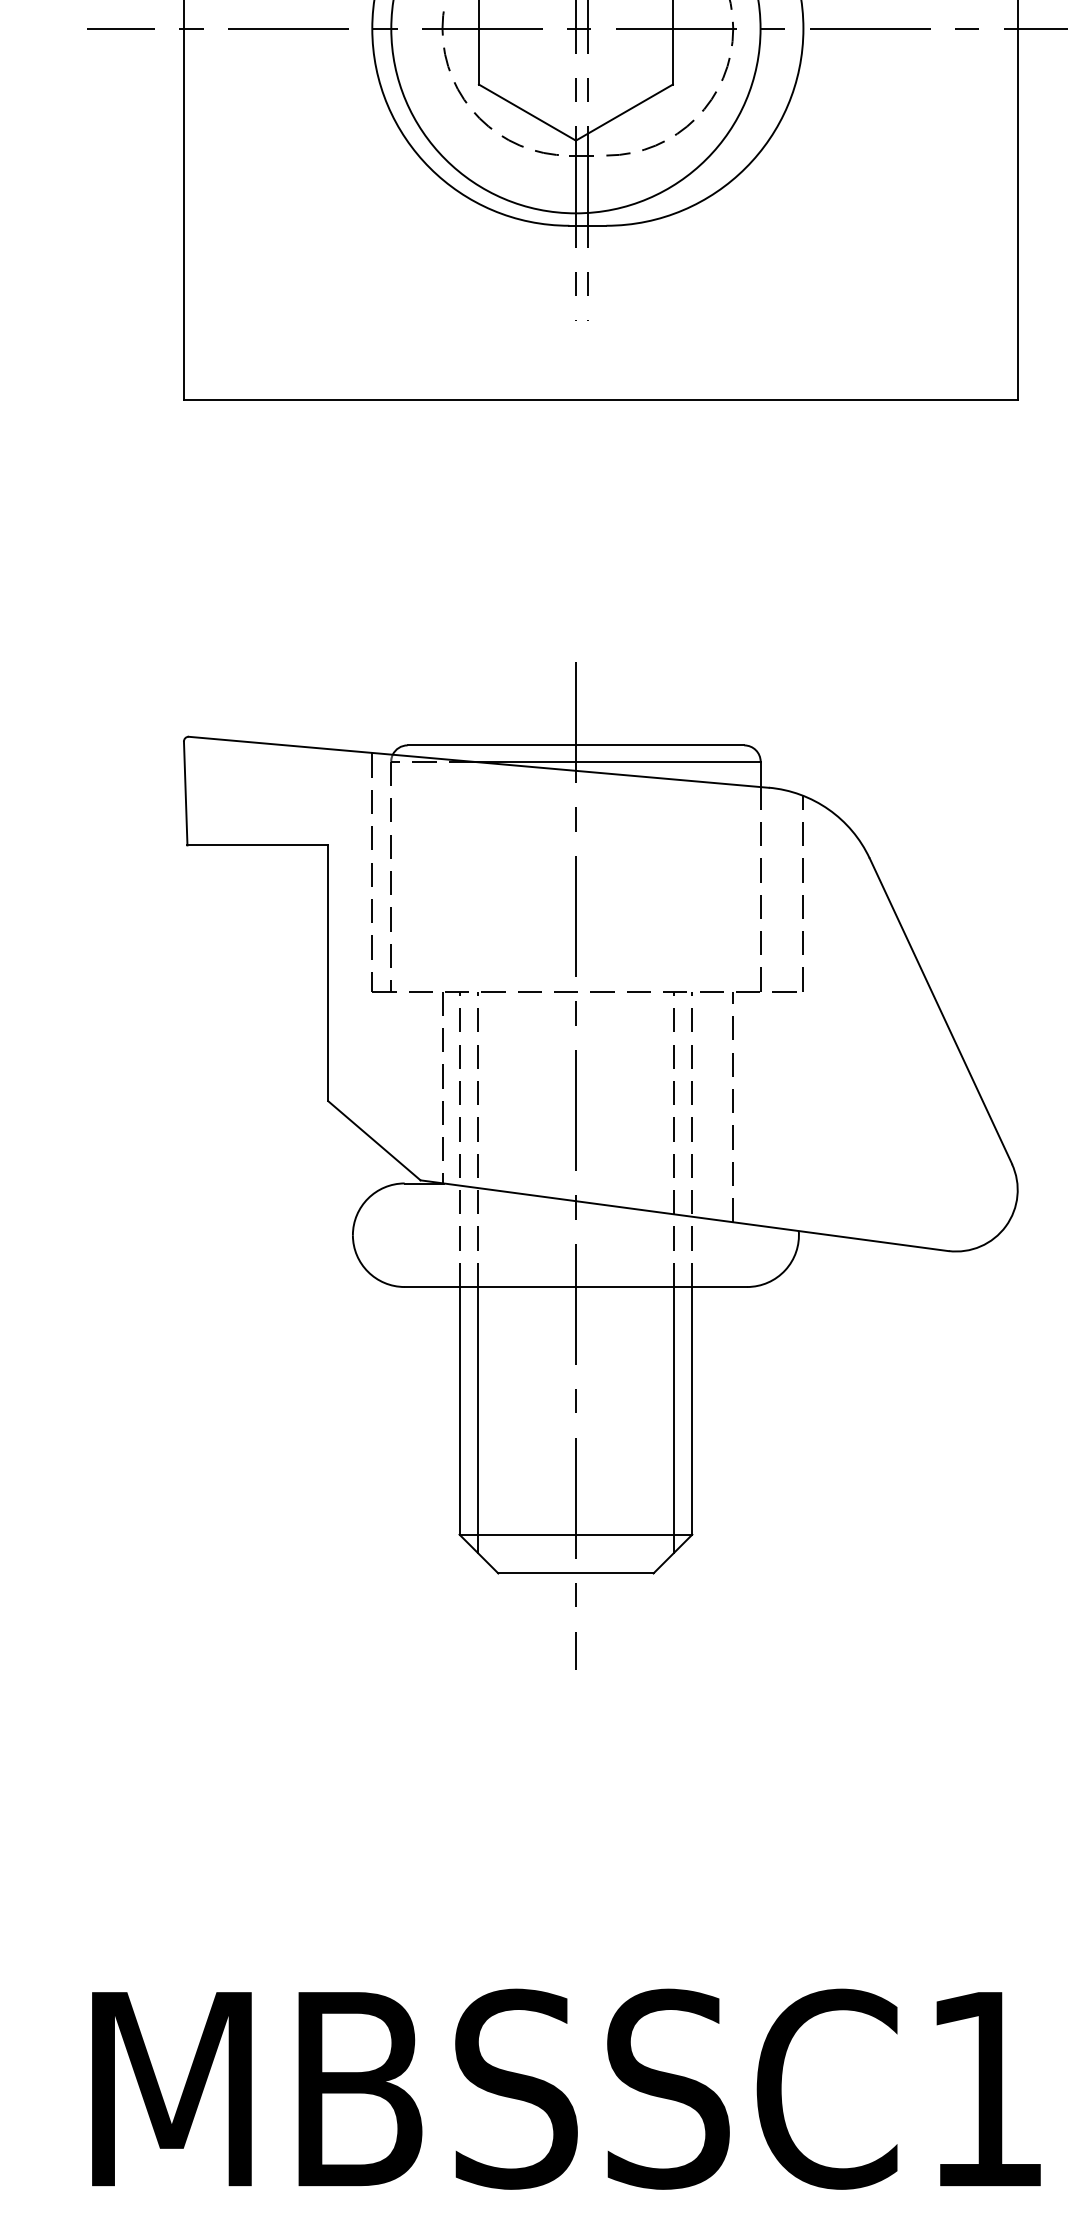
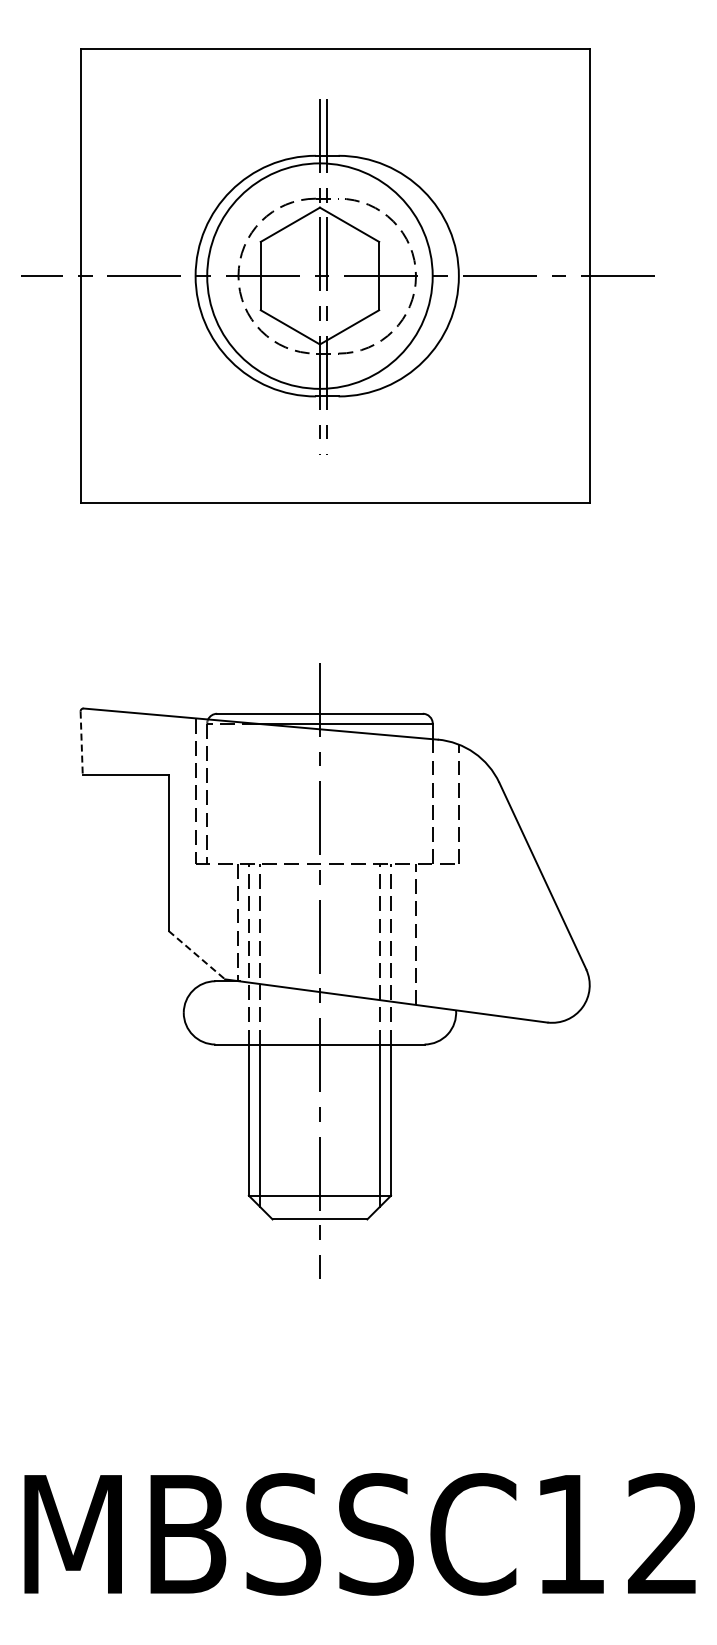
line: (185, 794) -> (81, 743), solid -> dashed
line: (375, 1141) -> (197, 955), solid -> dashed

